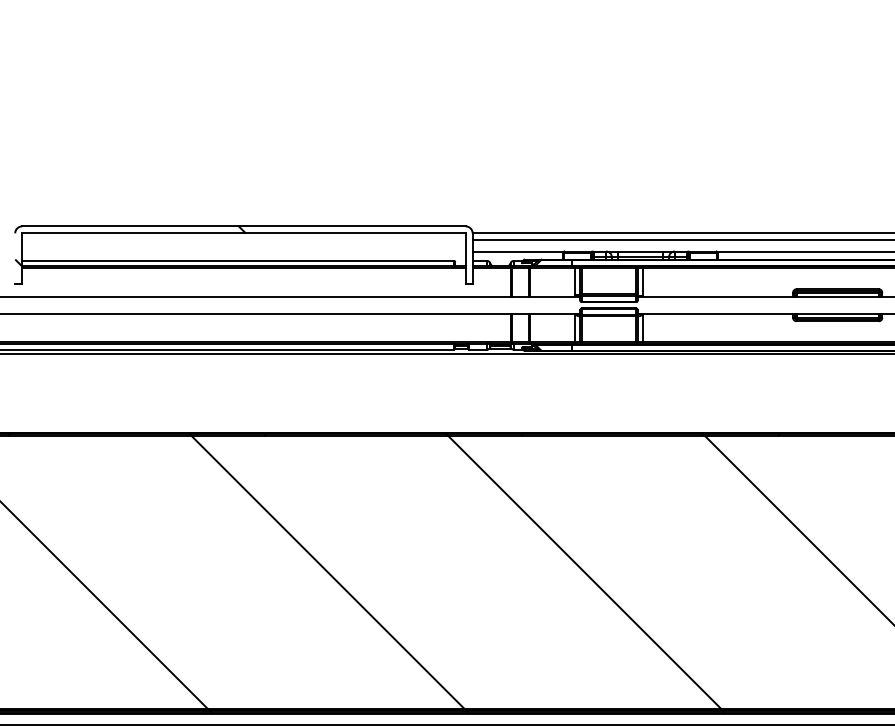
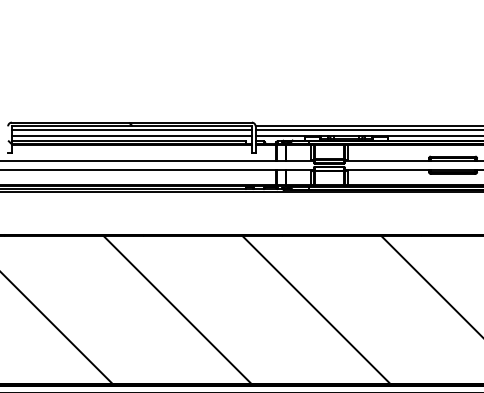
line: (243, 239) -> (131, 129), added
line: (243, 252) -> (131, 136), added

